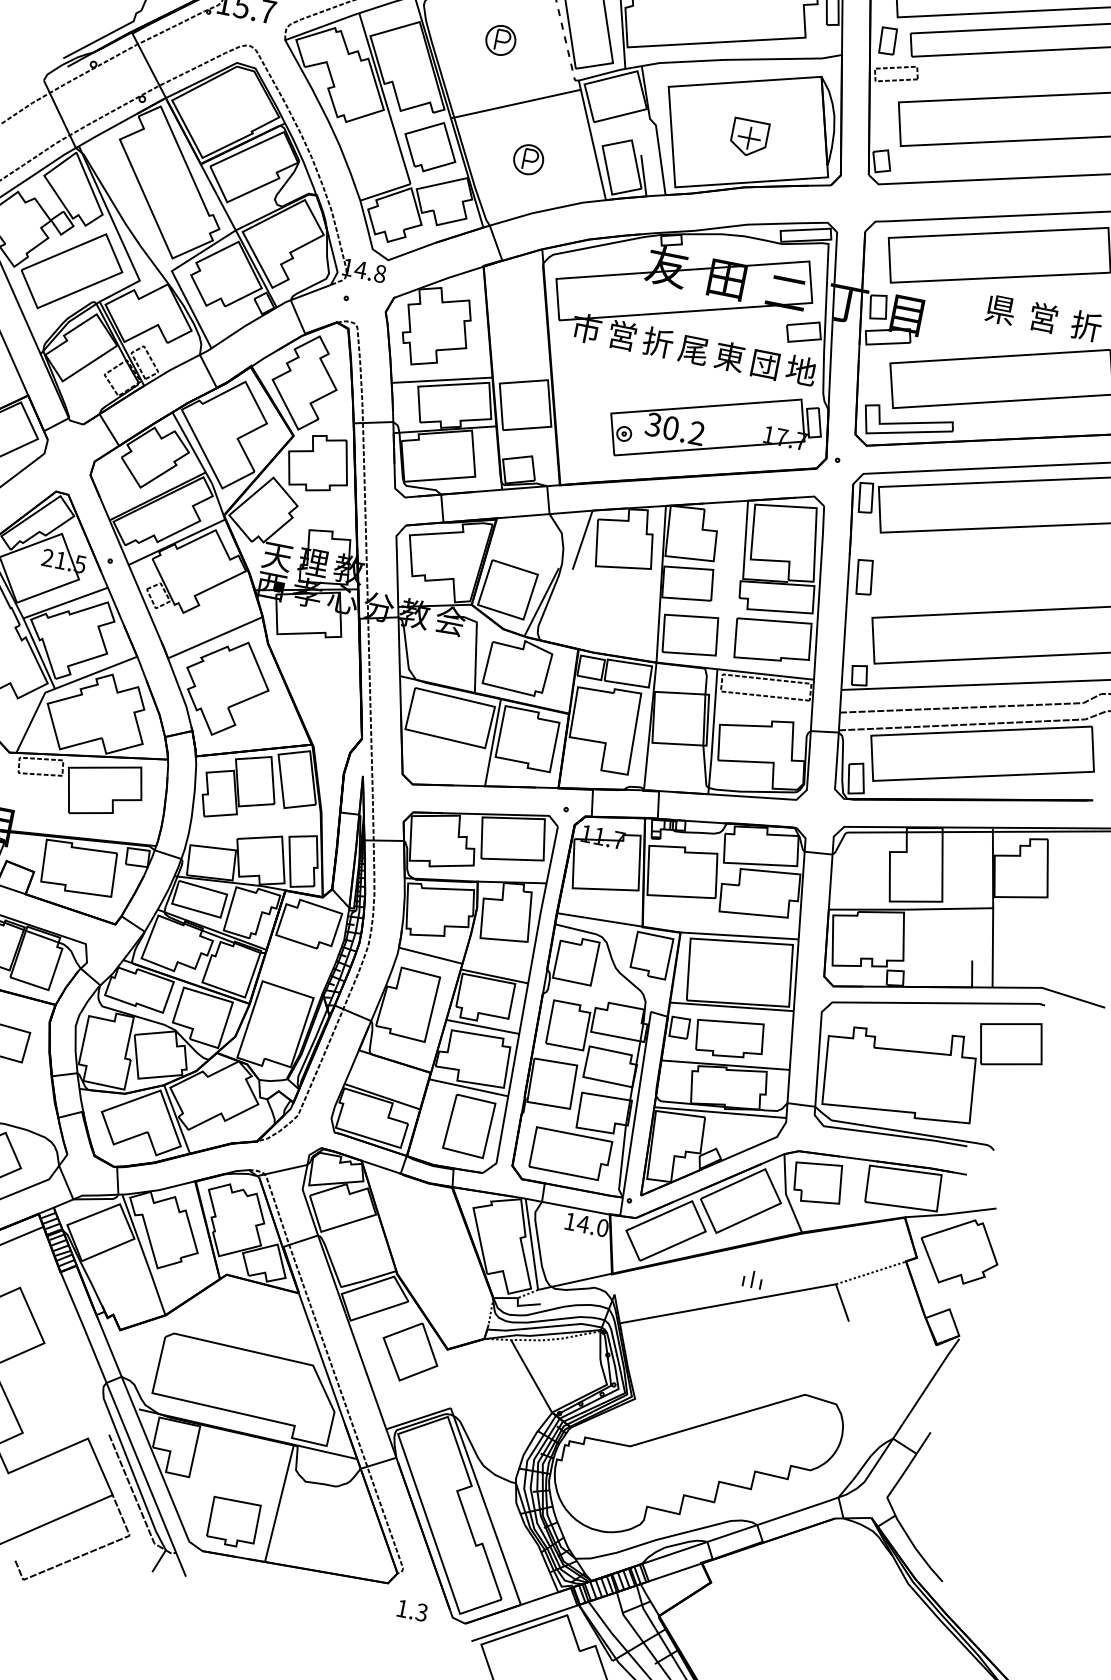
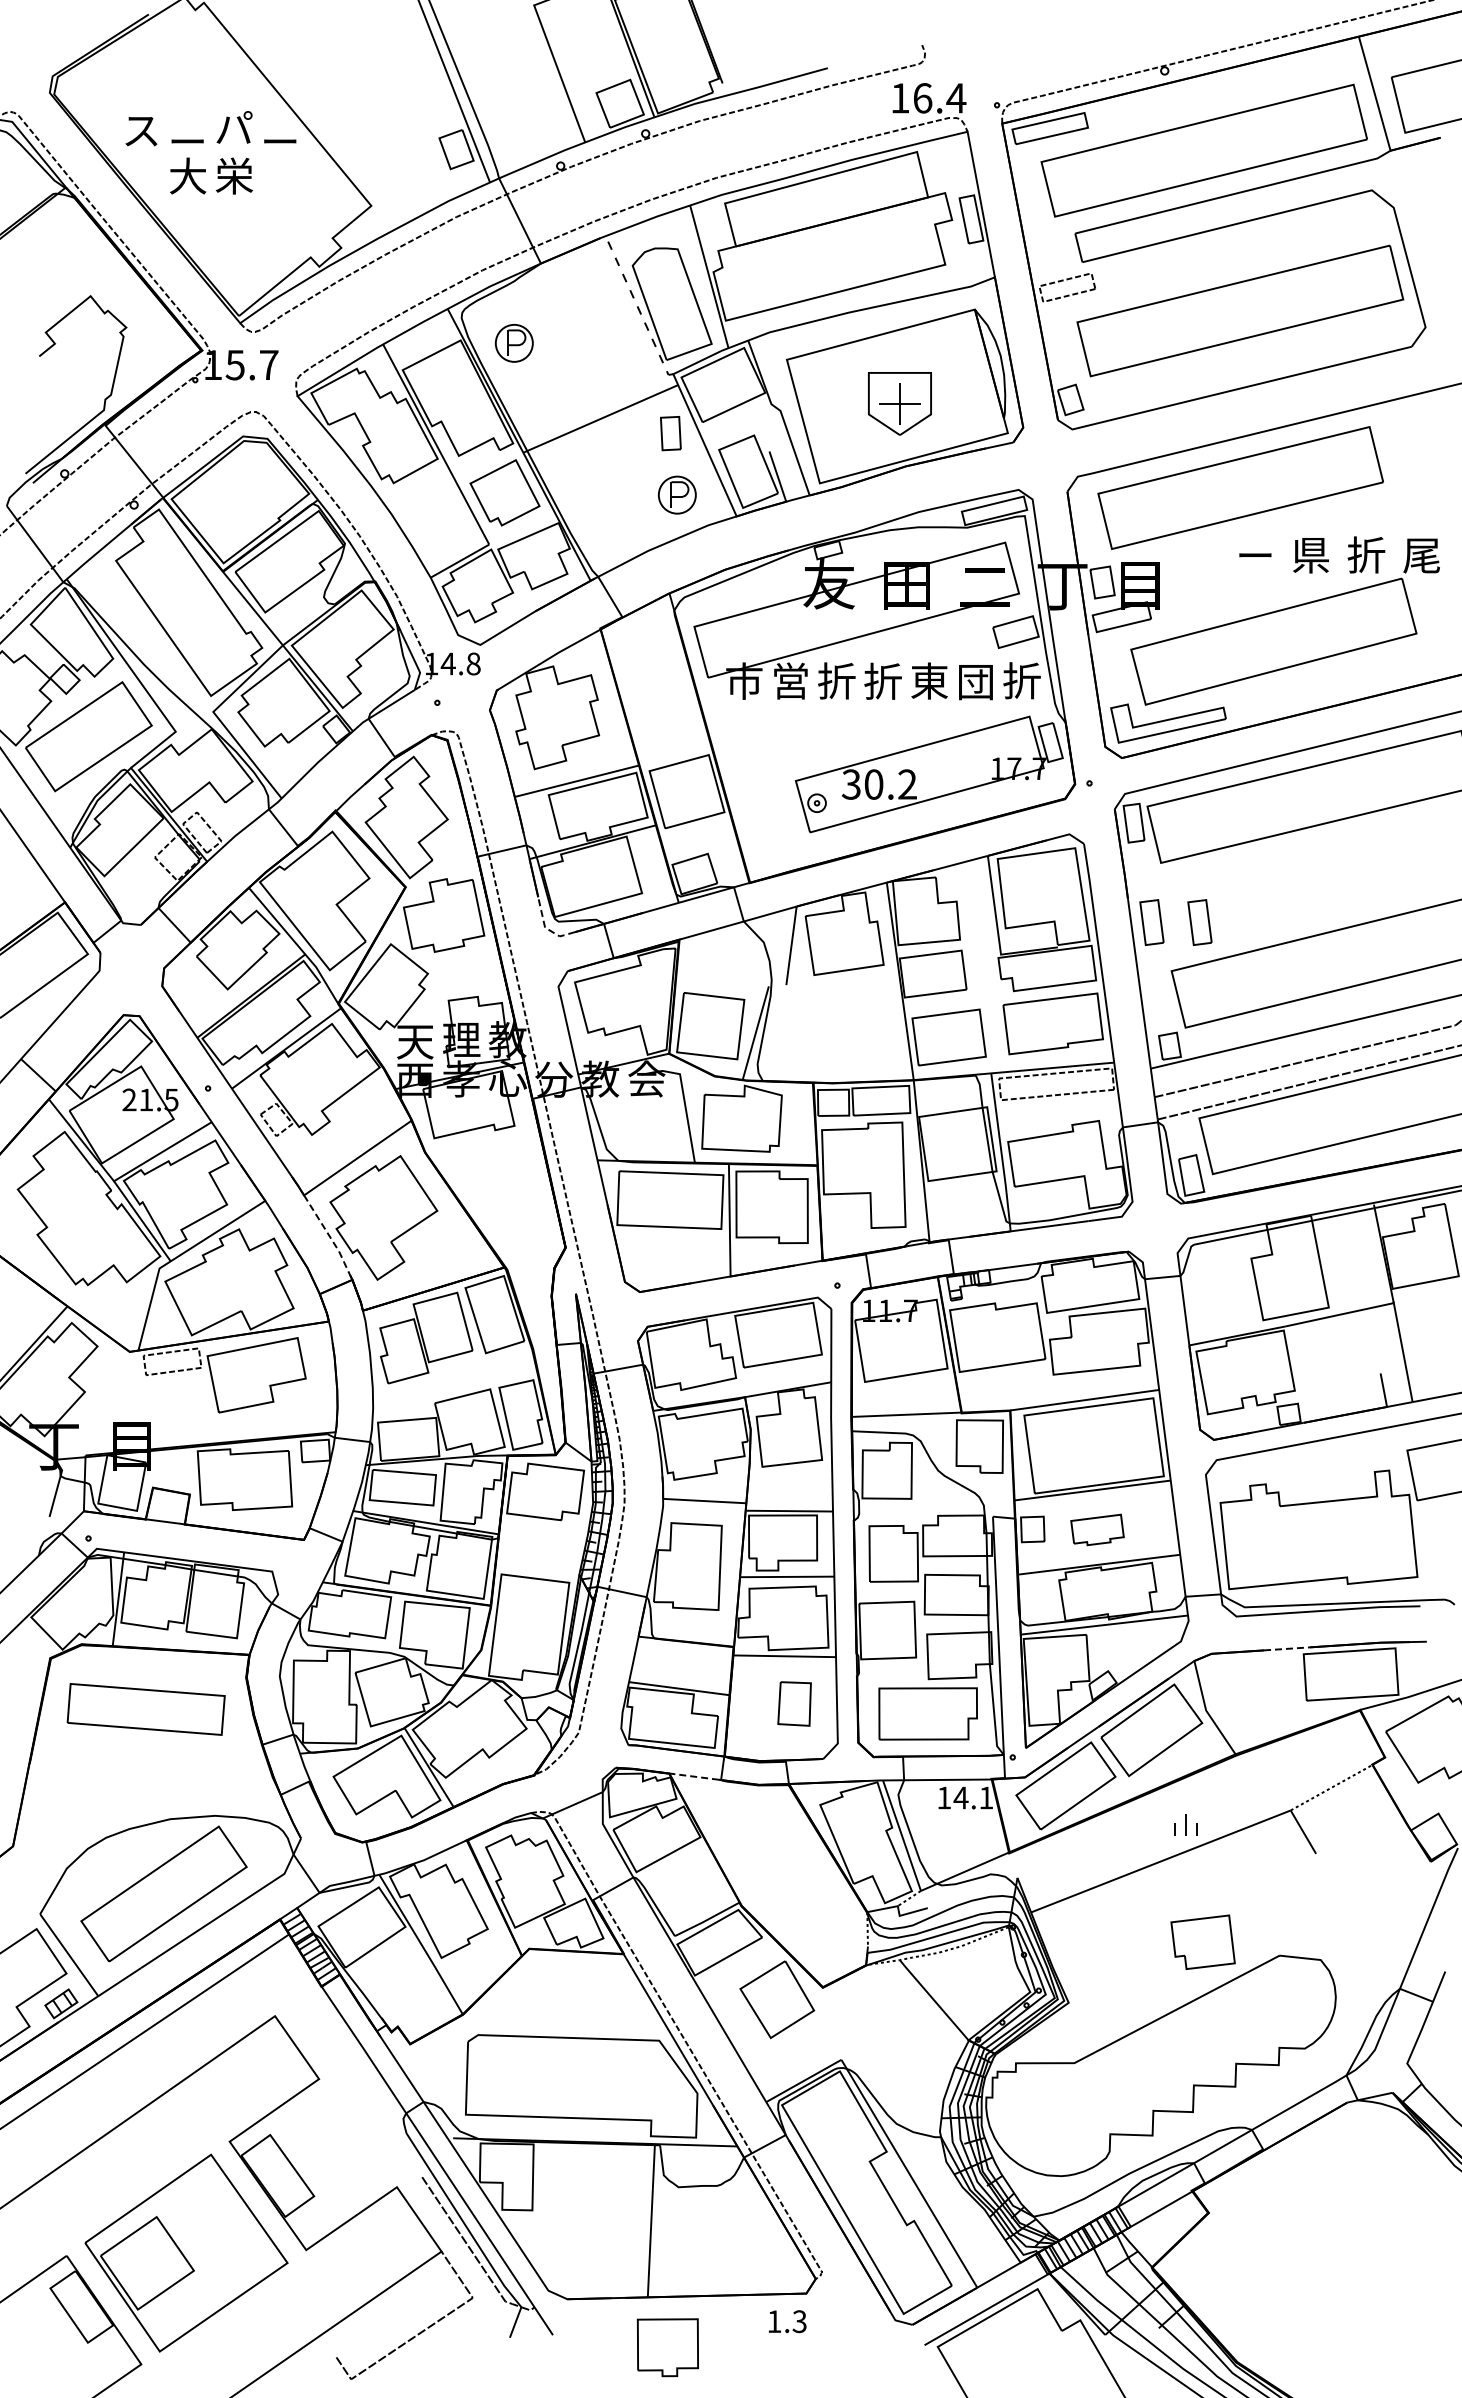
part: (500, 40) -> (513, 343), moved
part: (887, 40) -> (670, 433), moved
part: (748, 137) -> (899, 403), size x1.4
part: (528, 159) -> (677, 494), moved
text: (1000, 309) -> (1255, 555), 県 -> ー
text: (1043, 317) -> (1310, 554), 営 -> 県
text: (693, 349) -> (882, 680), 尾 -> 折
text: (800, 370) -> (1021, 680), 地 -> 折
line: (395, 489) -> (545, 928), solid -> dashed
part: (901, 584) -> (1199, 922), added
line: (180, 693) -> (328, 1235), solid -> dashed
part: (729, 1037) -> (1097, 1529), size x0.6
part: (469, 1125) -> (794, 1703), size x0.6
line: (858, 1158) -> (1287, 1648), solid -> dashed
line: (380, 1166) -> (694, 1776), solid -> dashed
part: (817, 1181) -> (1202, 1941), moved
text: (603, 1227) -> (986, 1797), 14.0 -> 14.1
part: (233, 1522) -> (667, 2347), moved
text: (412, 1610) -> (787, 2321), moved

